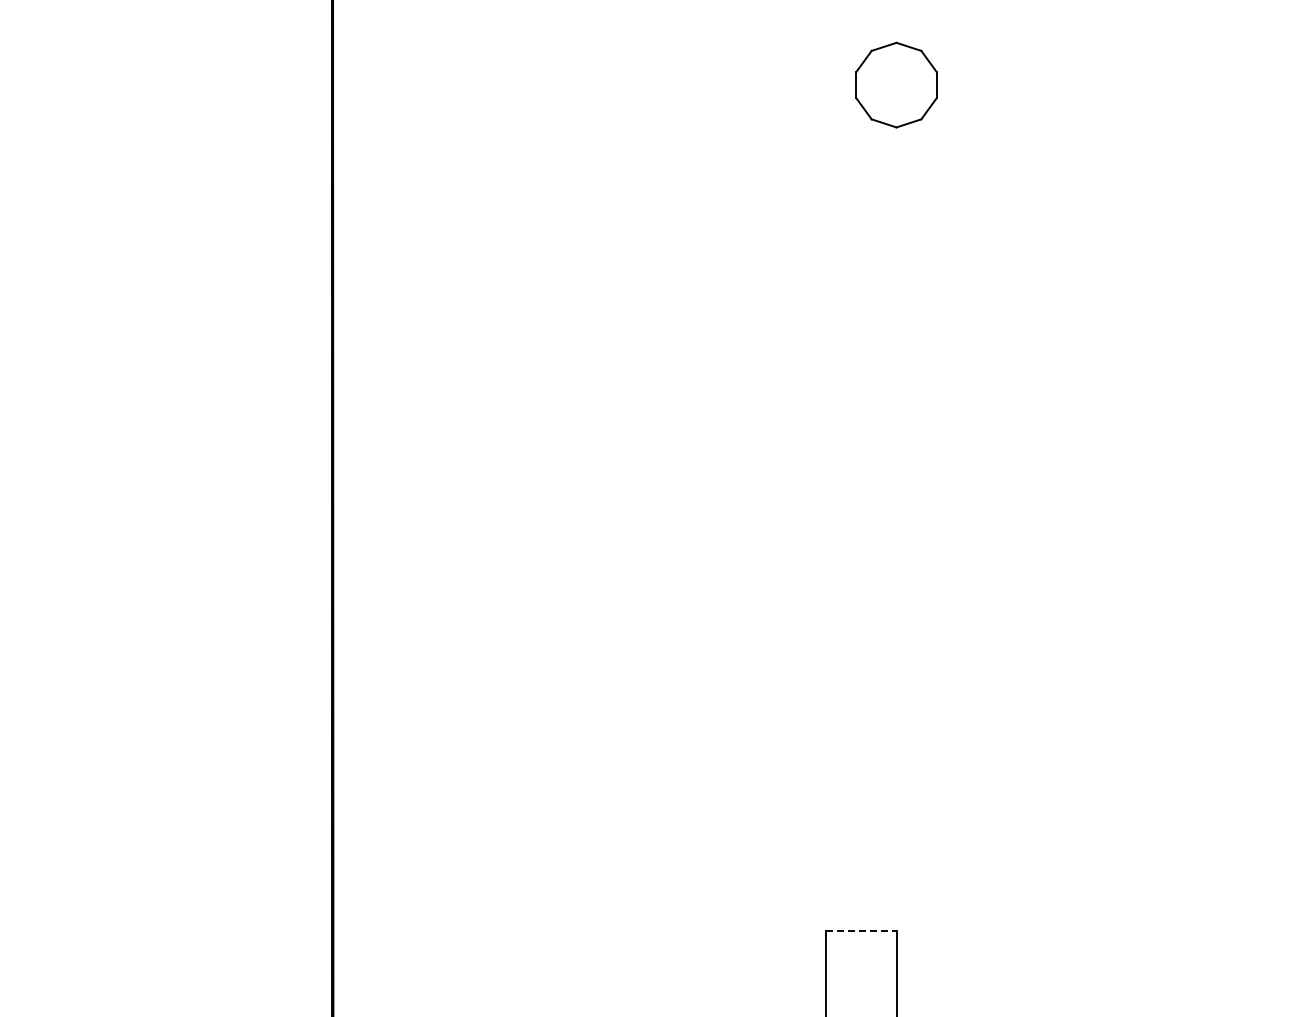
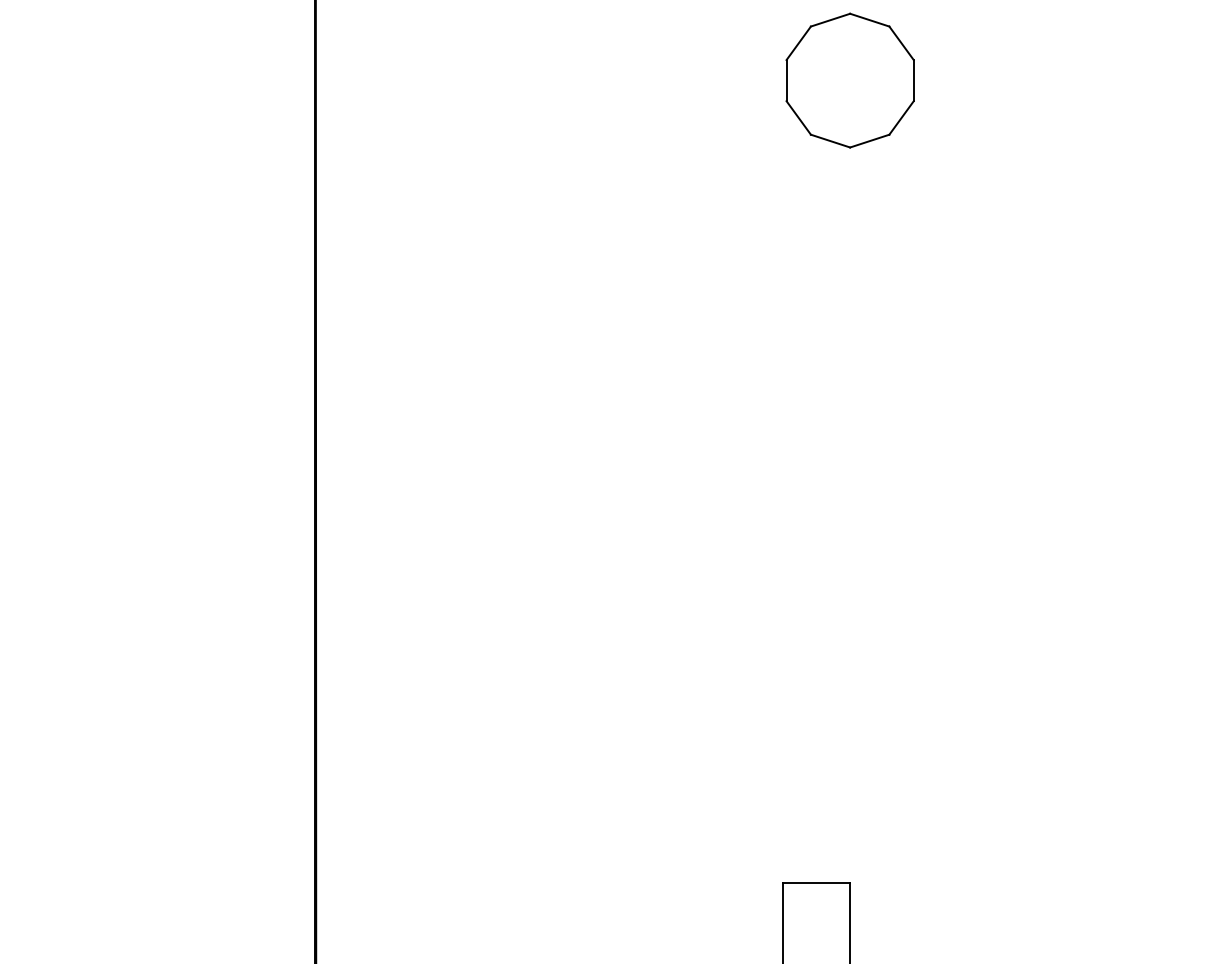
part: (896, 84) -> (850, 79), size x1.67
line: (861, 931) -> (816, 883), dashed -> solid

